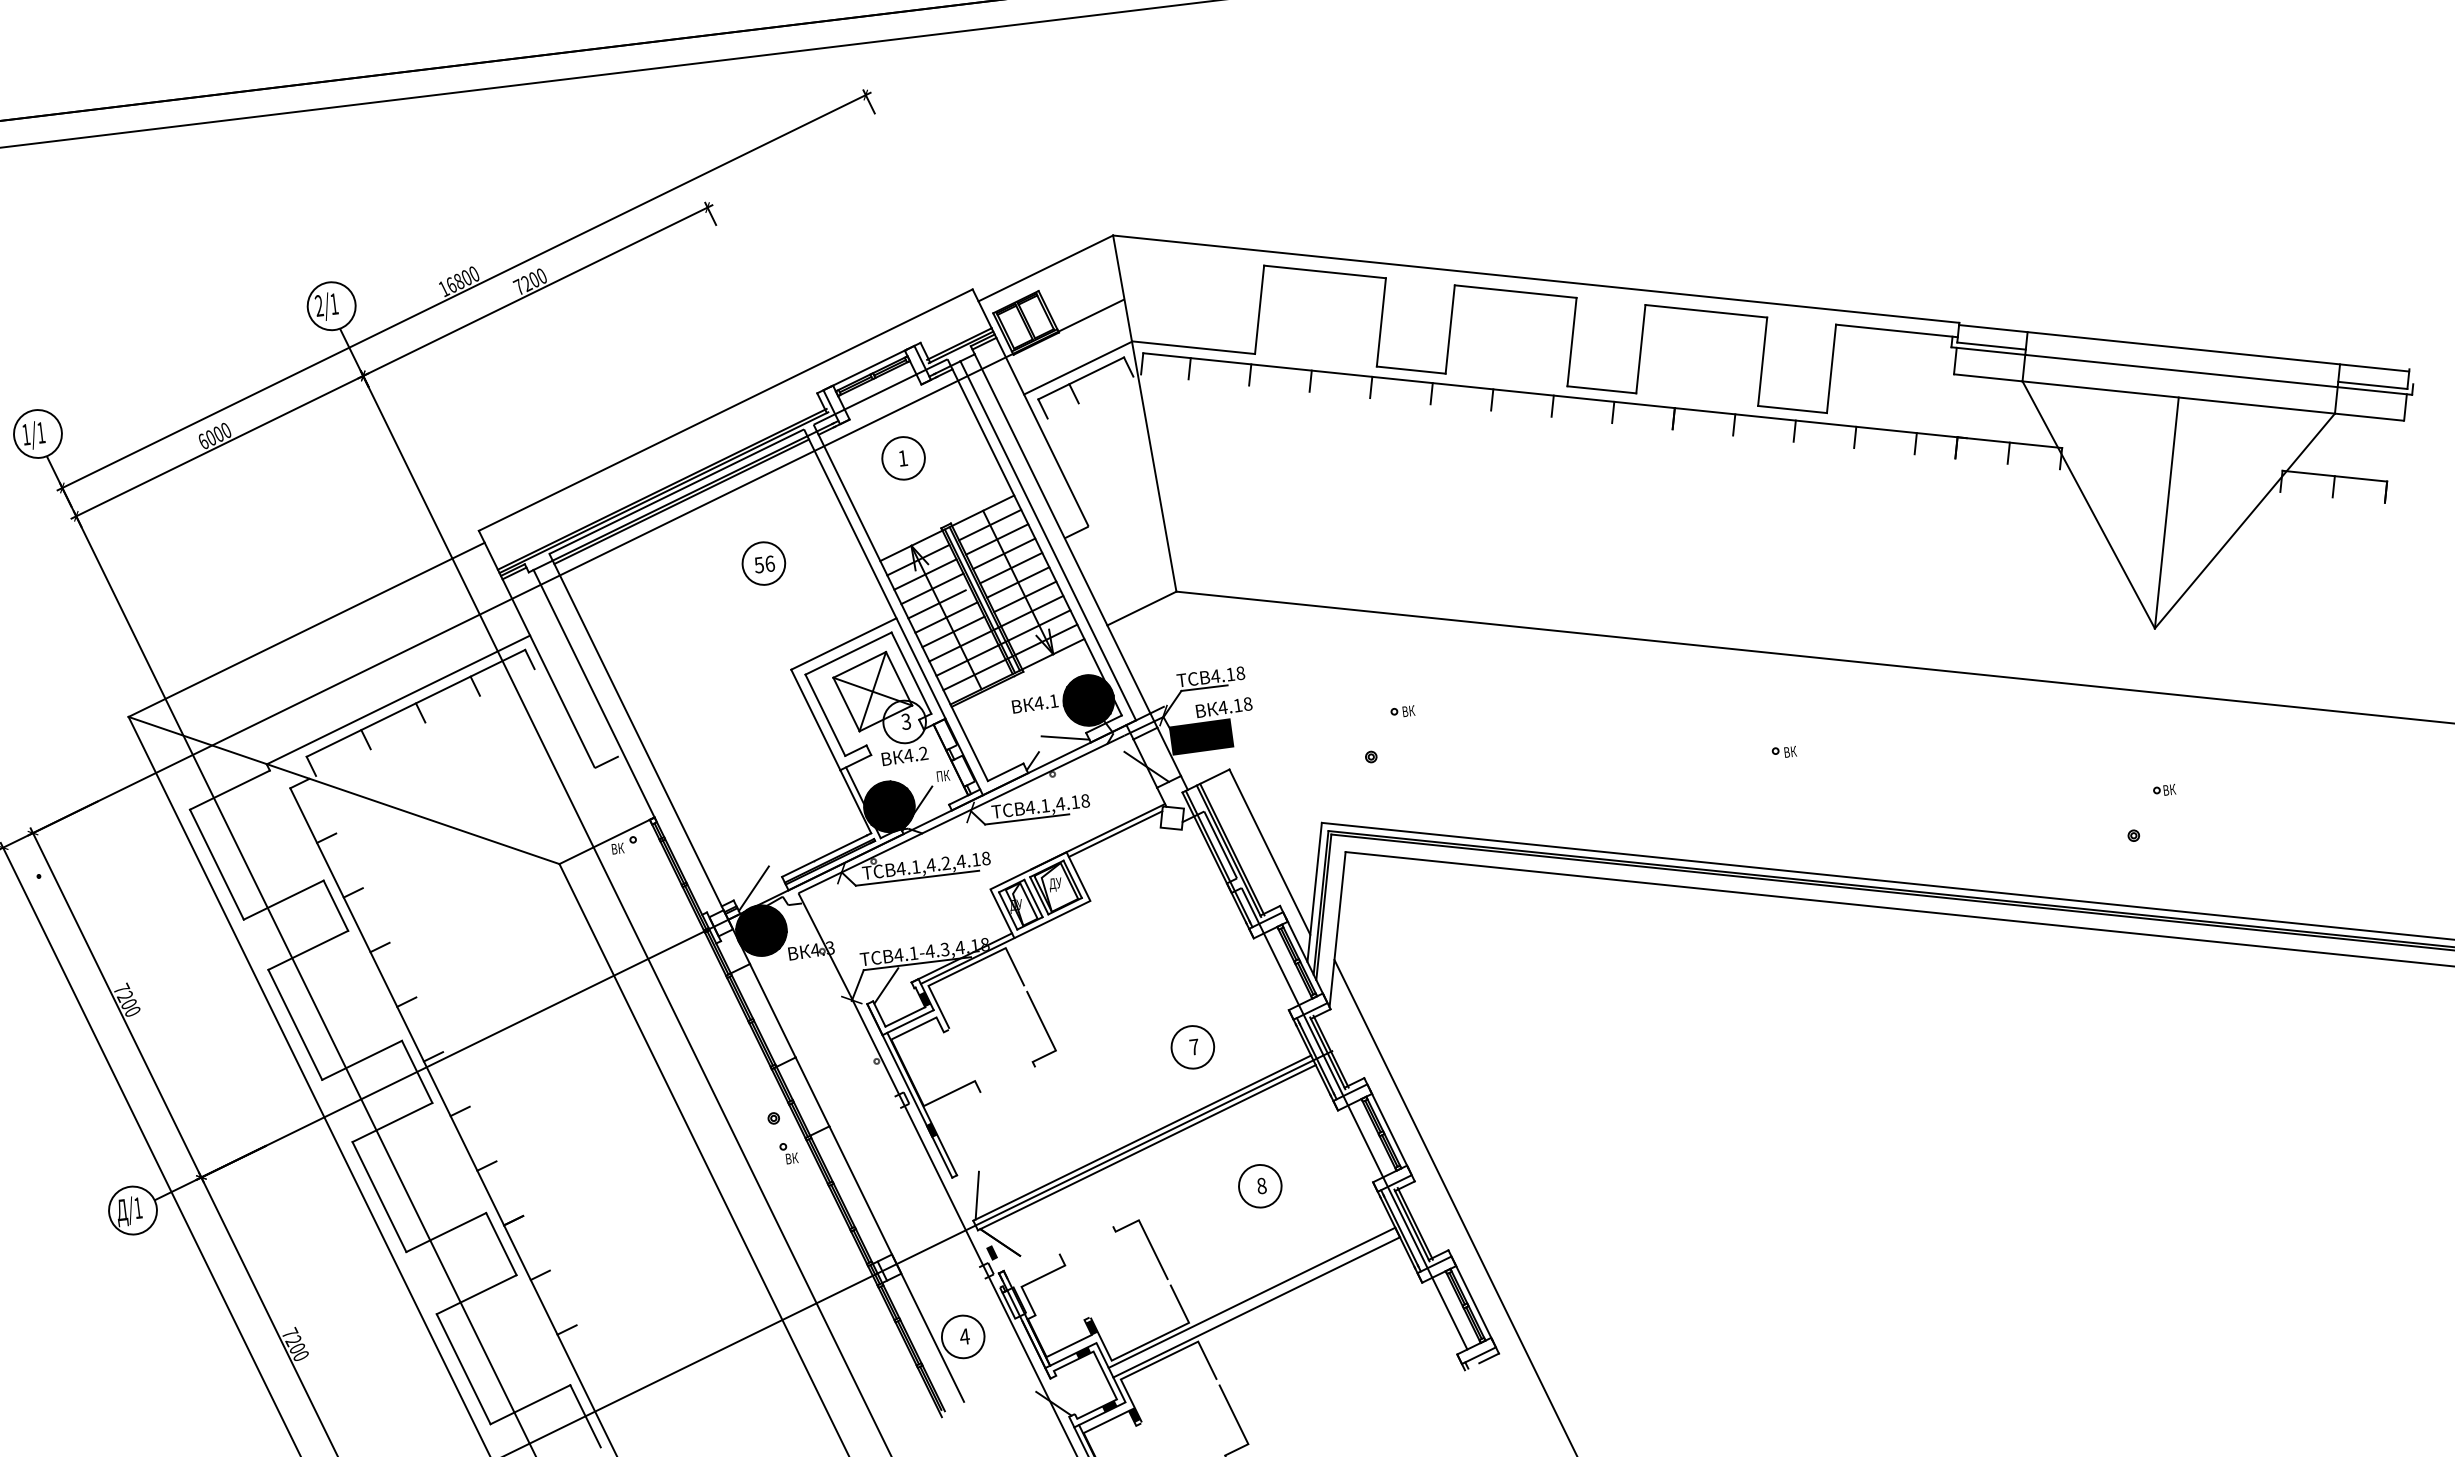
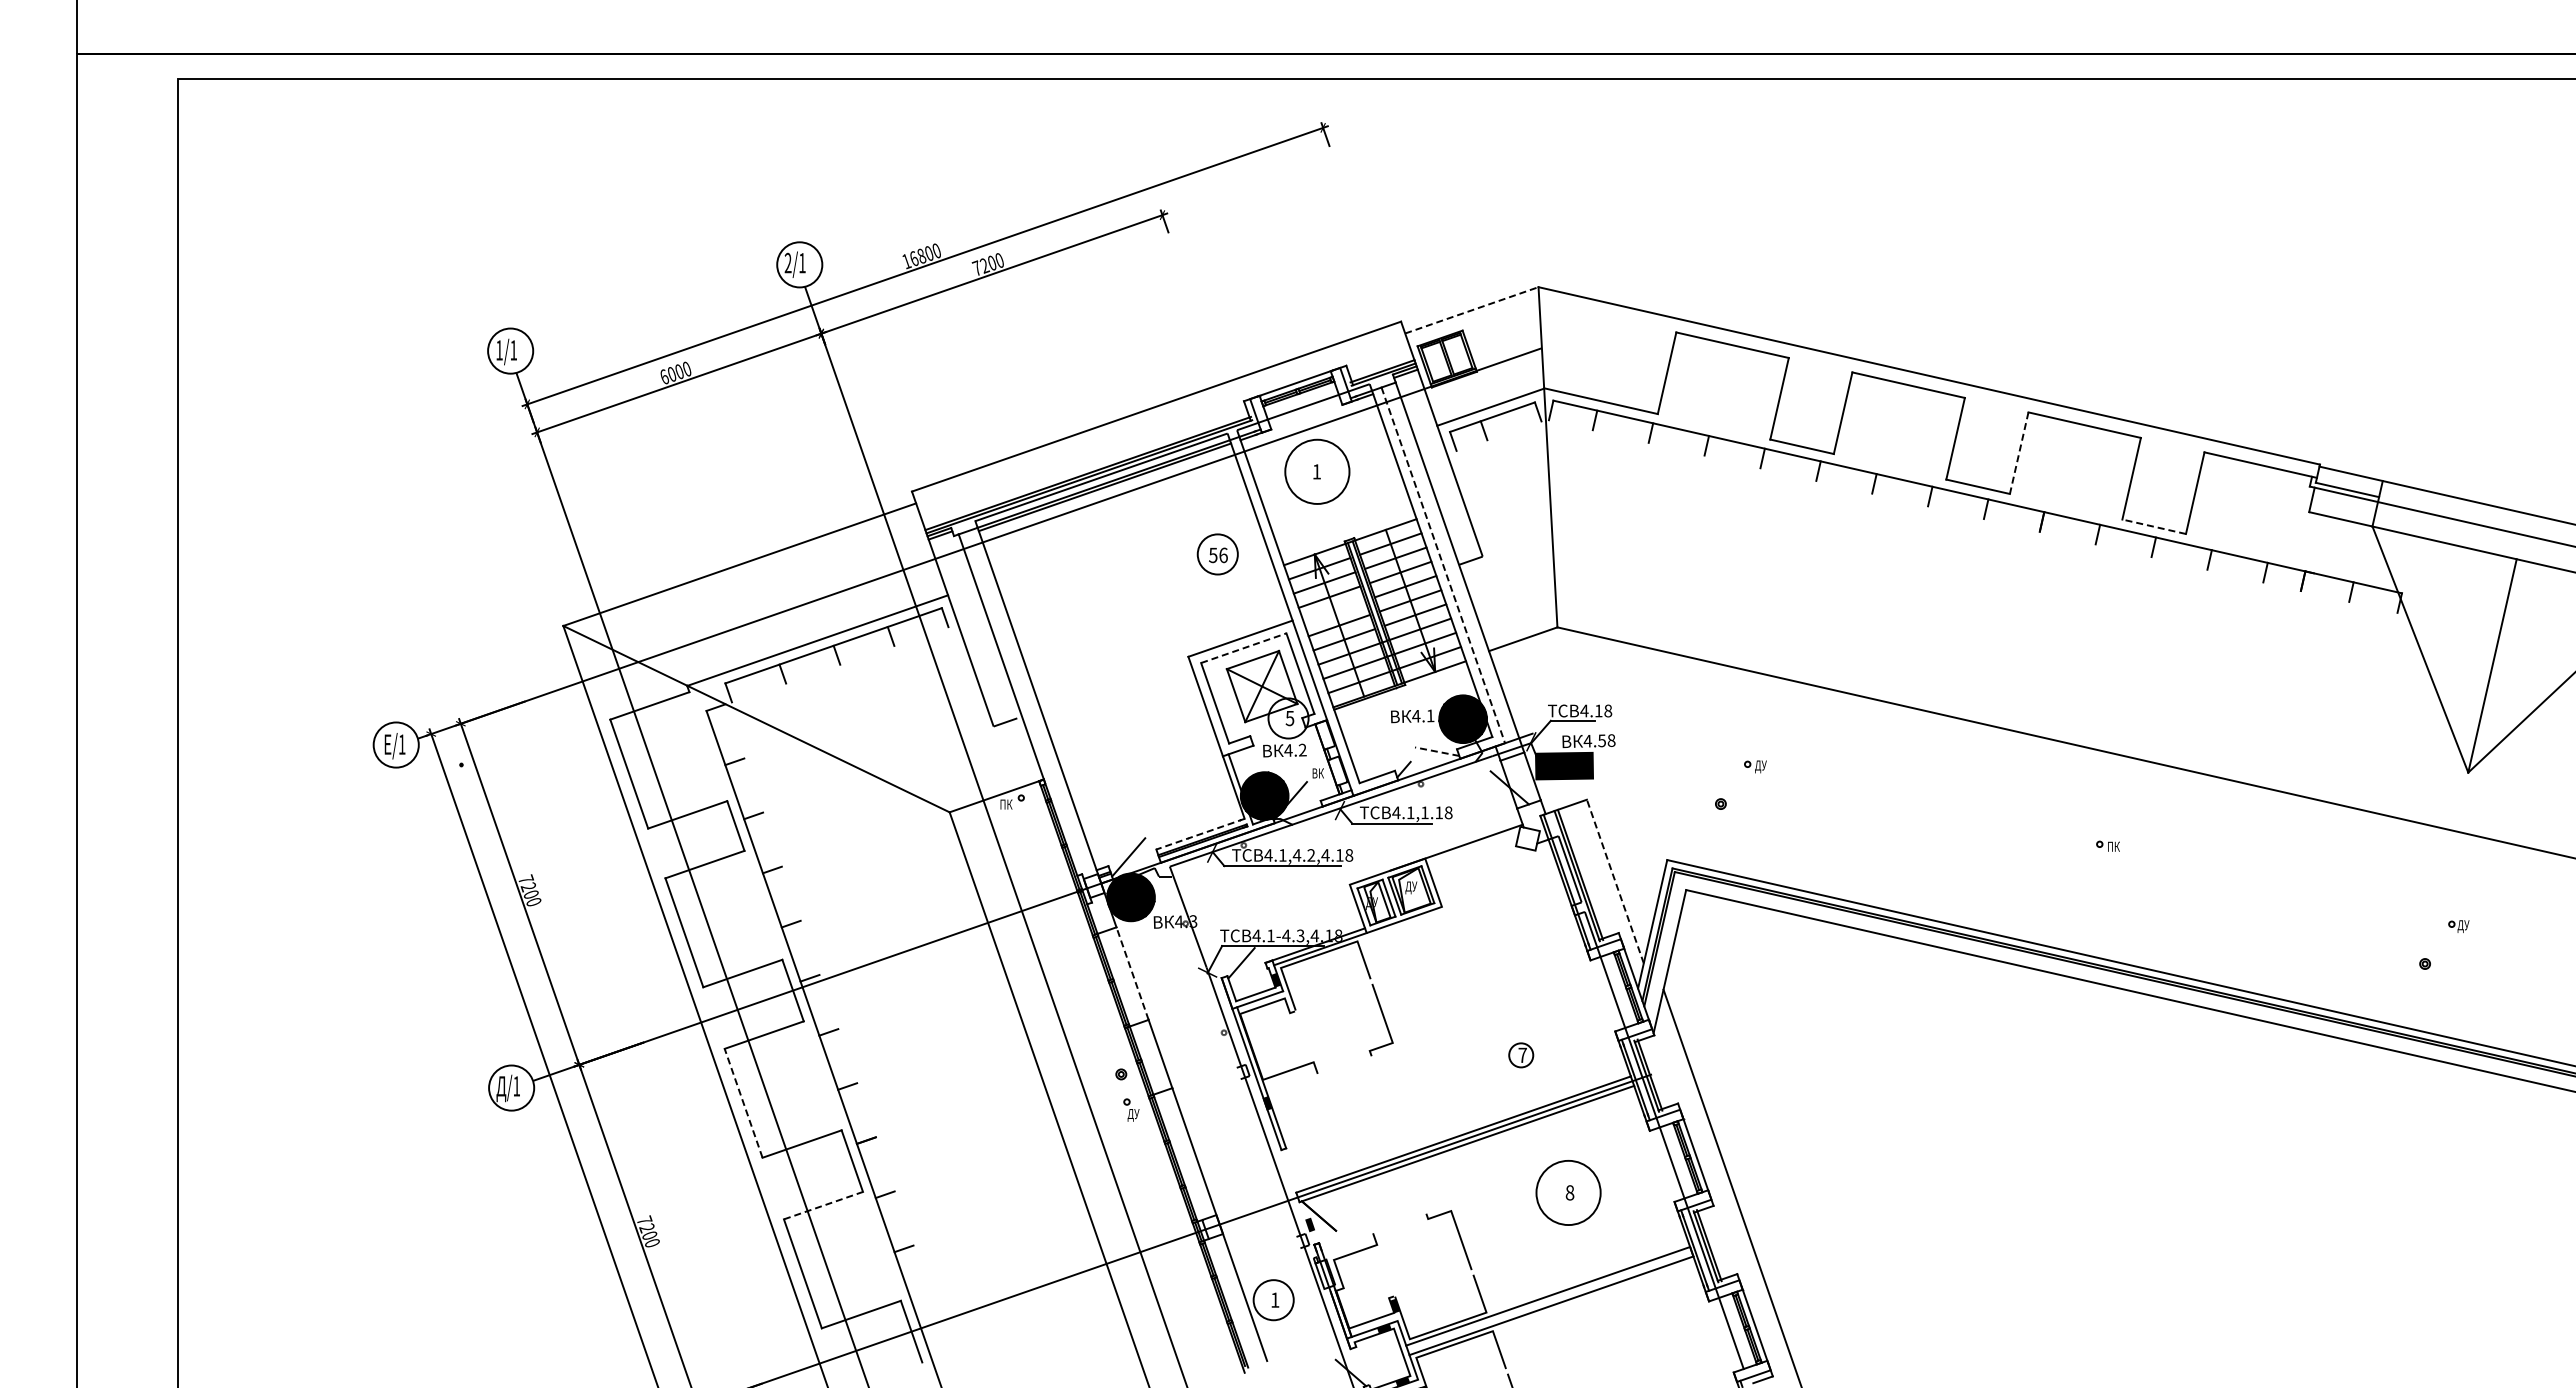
line: (1045, 268) -> (1471, 310), solid -> dashed
line: (1641, 349) -> (2019, 453), solid -> dashed
line: (1792, 409) -> (2154, 526), solid -> dashed
circle: (903, 457) -> (1317, 471), size x1.6
line: (1048, 540) -> (1443, 565), solid -> dashed
part: (763, 563) -> (1217, 554), moved
line: (936, 604) -> (1331, 612), removed
line: (849, 653) -> (1244, 648), solid -> dashed
text: (1237, 705) -> (1601, 740), 4.18 -> 4.58
text: (1408, 712) -> (1760, 766), ВК -> ДУ
text: (906, 720) -> (1290, 717), 3 -> 5
line: (1065, 737) -> (1437, 751), solid -> dashed
text: (1790, 751) -> (2113, 846), ВК -> ПК
text: (943, 776) -> (1318, 773), ПК -> ВК
text: (2169, 791) -> (2463, 926), ВК -> ДУ
text: (1059, 803) -> (1424, 812), 4.1,4.18 -> 4.1,1.18
line: (1114, 834) -> (1472, 847), removed
text: (618, 848) -> (1006, 804), ВК -> ПК
line: (1270, 852) -> (1615, 881), solid -> dashed
line: (826, 855) -> (1200, 834), solid -> dashed
line: (772, 1010) -> (1132, 973), solid -> dashed
circle: (1193, 1047) -> (1521, 1055), size x0.6
text: (791, 1159) -> (1133, 1114), ВК -> ДУ
circle: (1260, 1185) -> (1568, 1192), size x1.6
line: (976, 1195) -> (1302, 1169), removed
line: (379, 1197) -> (743, 1103), solid -> dashed
line: (476, 1294) -> (823, 1205), solid -> dashed
text: (963, 1336) -> (1274, 1299), 4 -> 1

